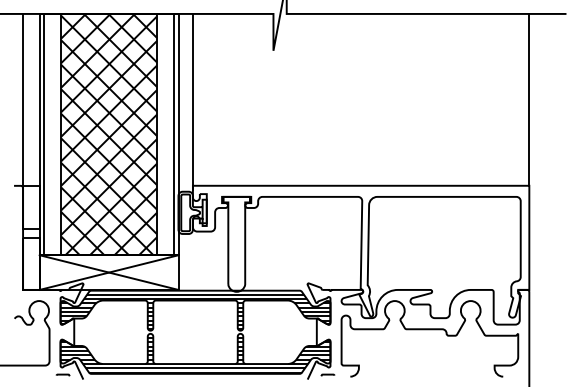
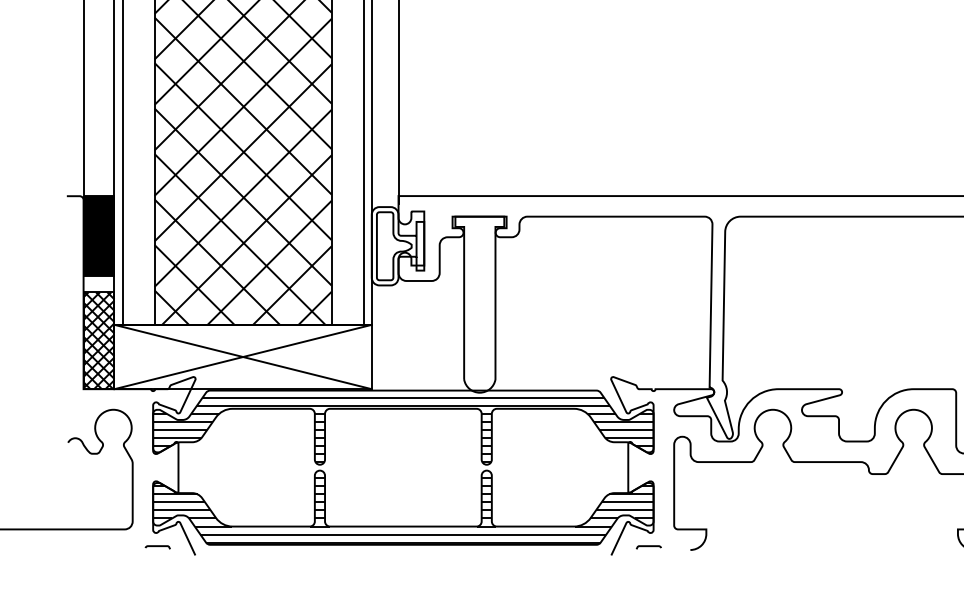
fill: (31, 207) -> (99, 236), added
hatch: (31, 263) -> (99, 340), added

